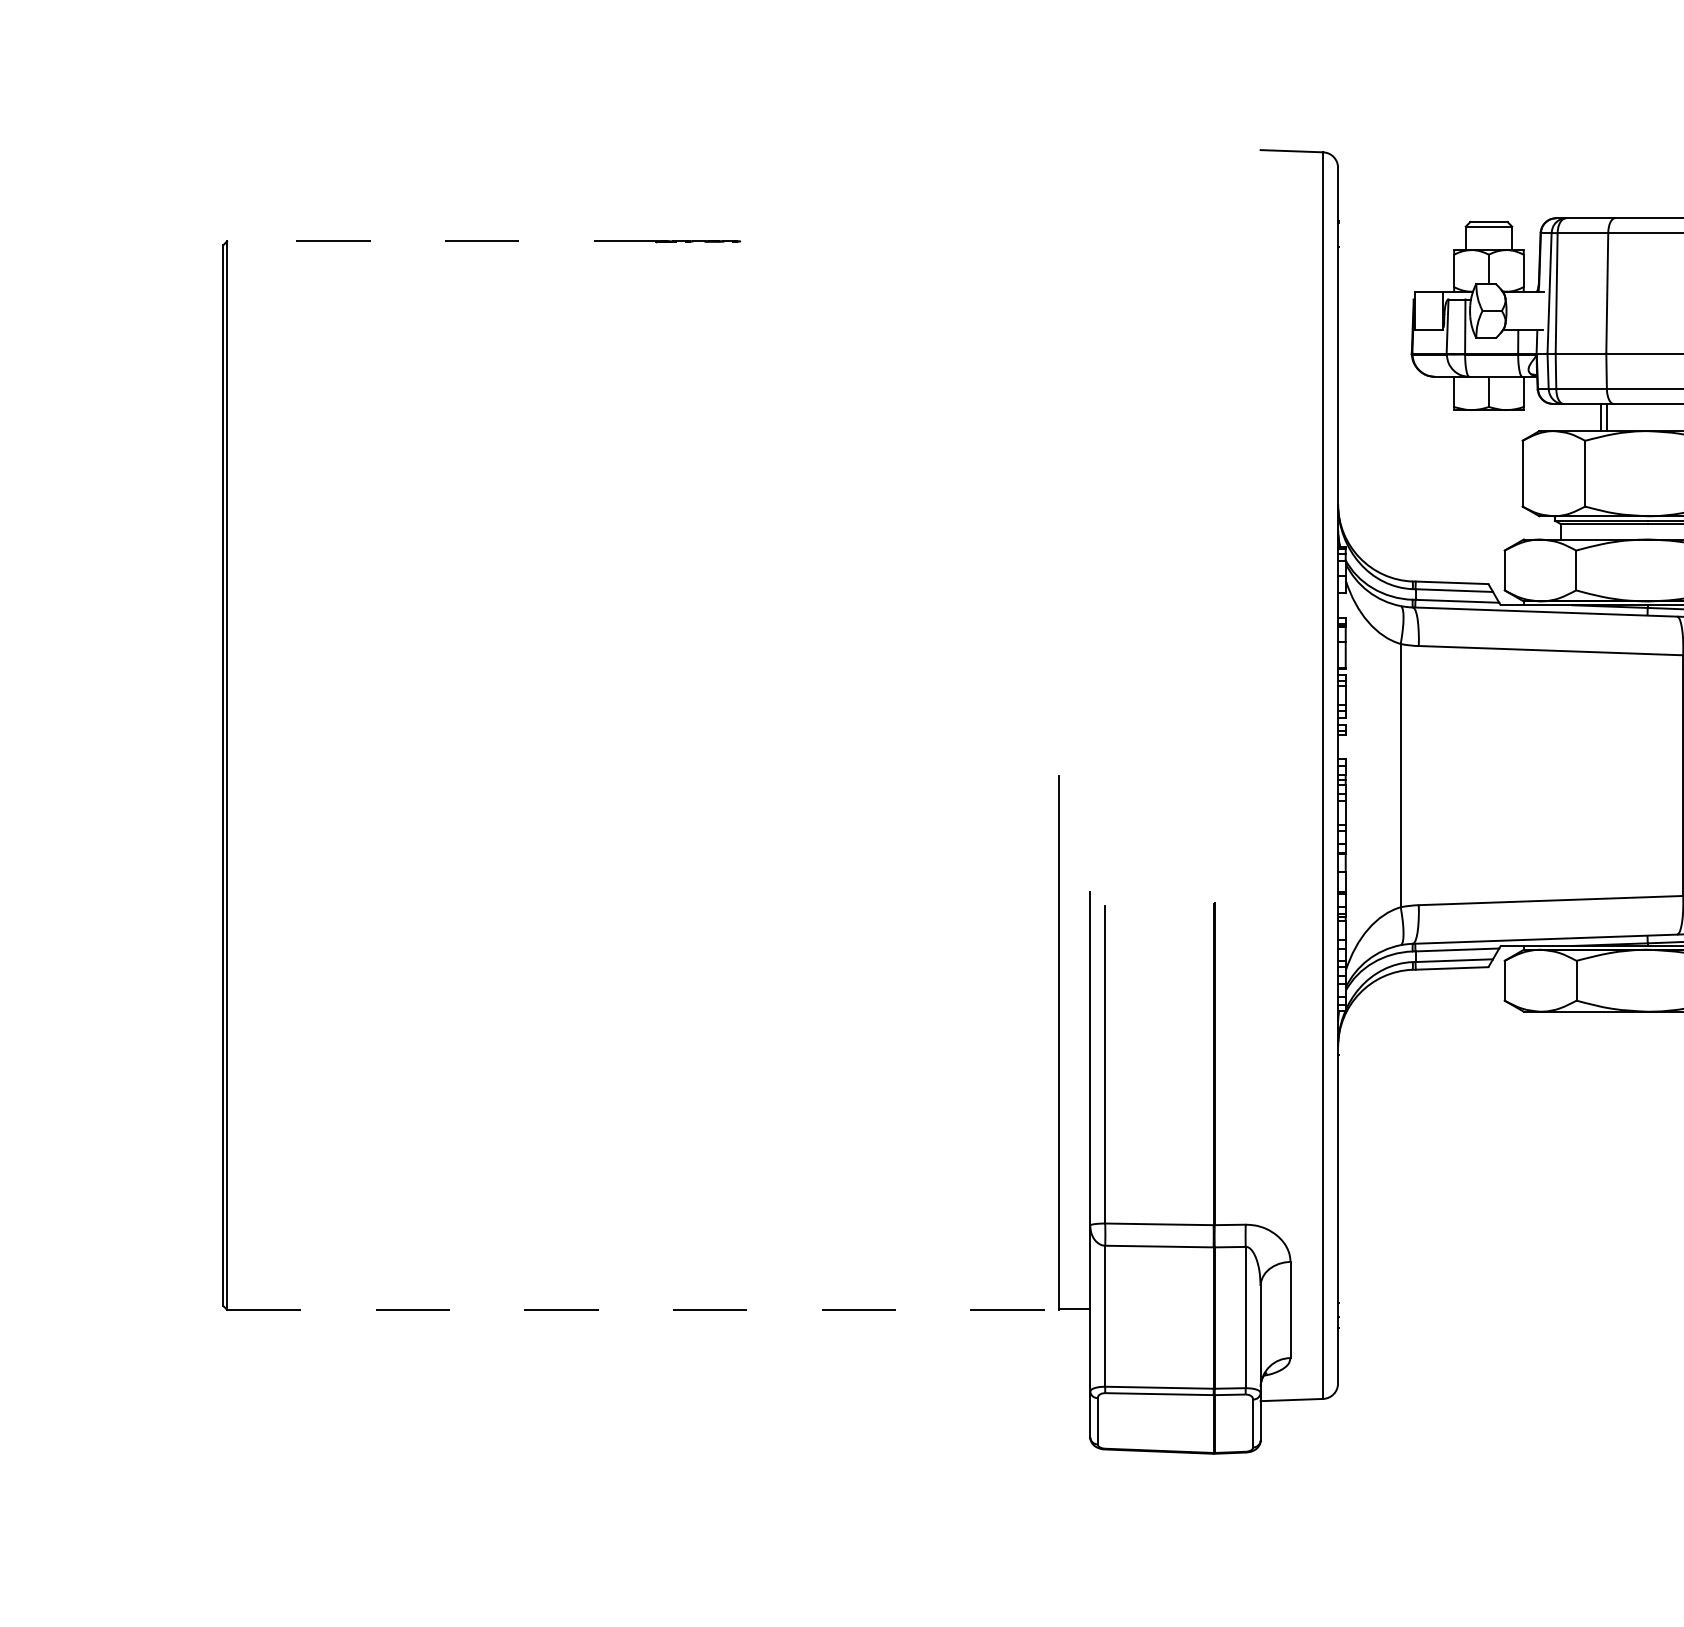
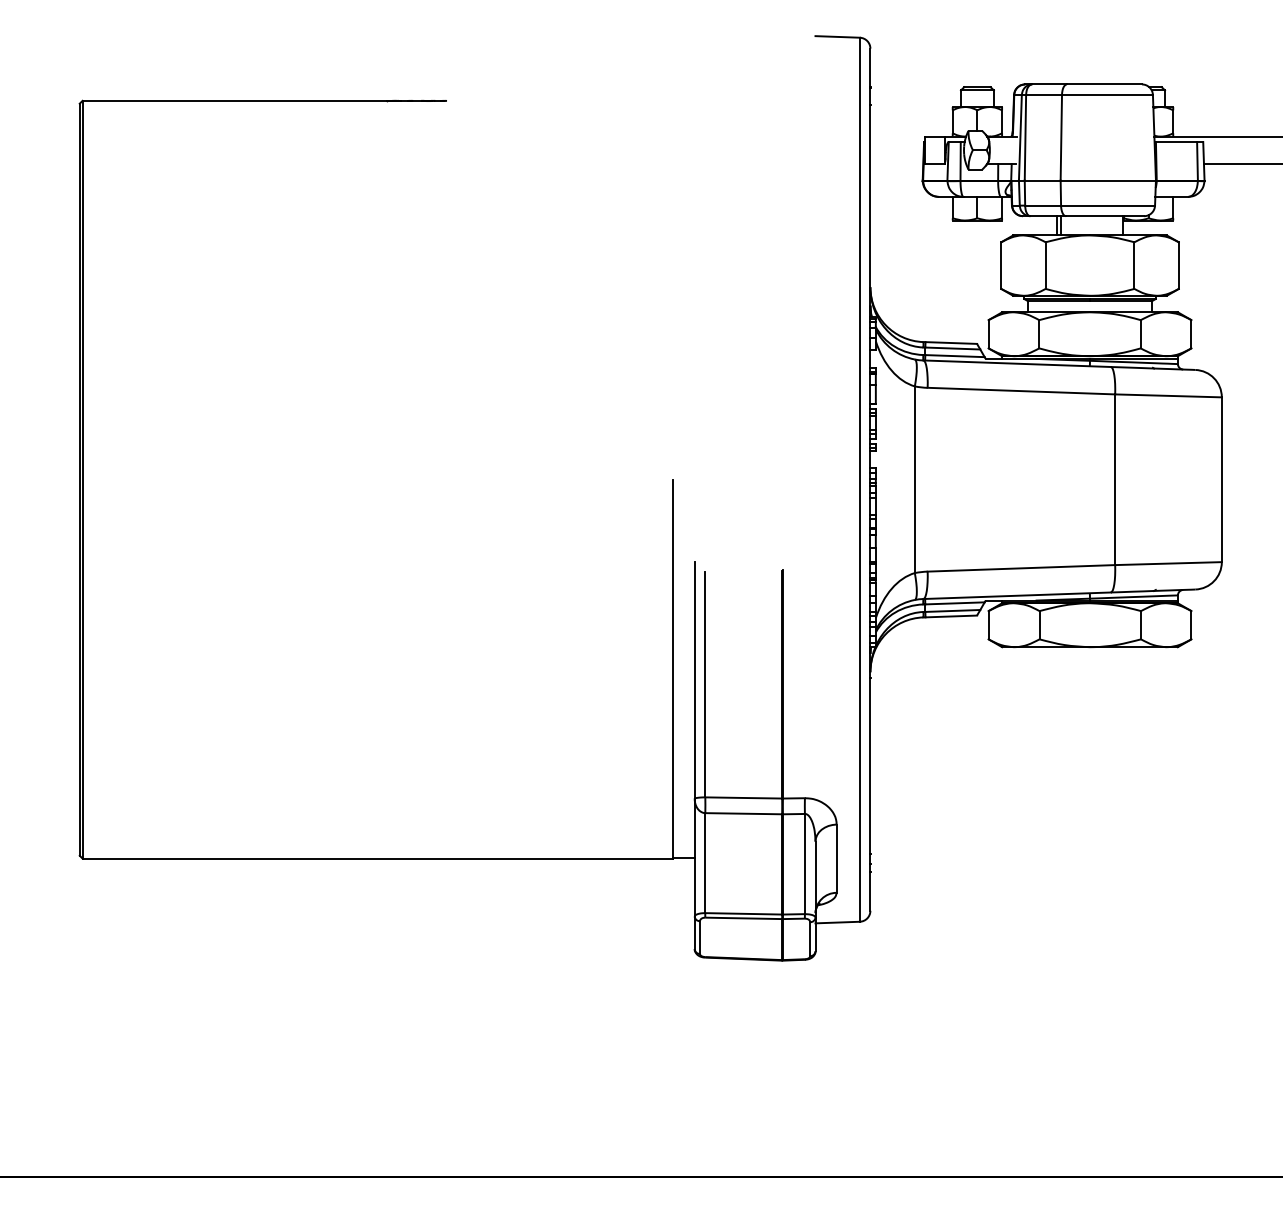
line: (447, 240) -> (238, 100), dashed -> solid
line: (644, 1309) -> (378, 858), dashed -> solid

